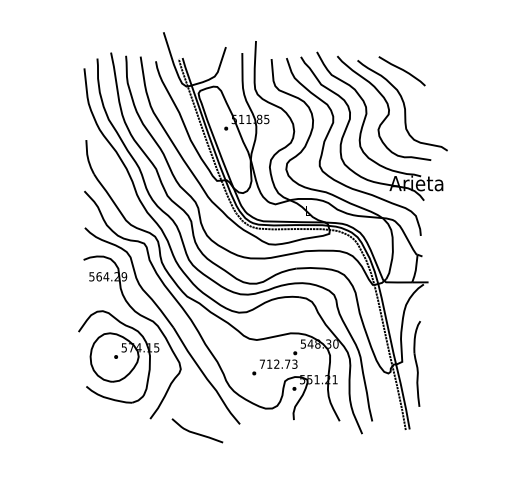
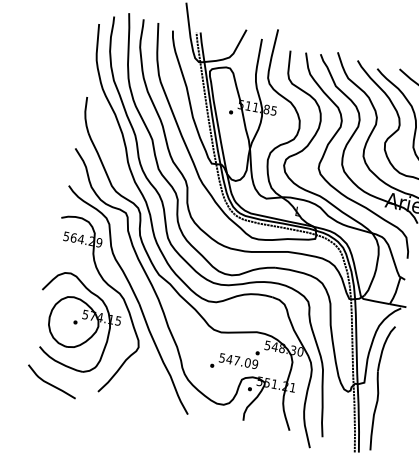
text: (278, 363) -> (238, 360), 712.73 -> 547.09
part: (417, 363) -> (379, 387), size x1.43
curve: (196, 432) -> (50, 383), moved

